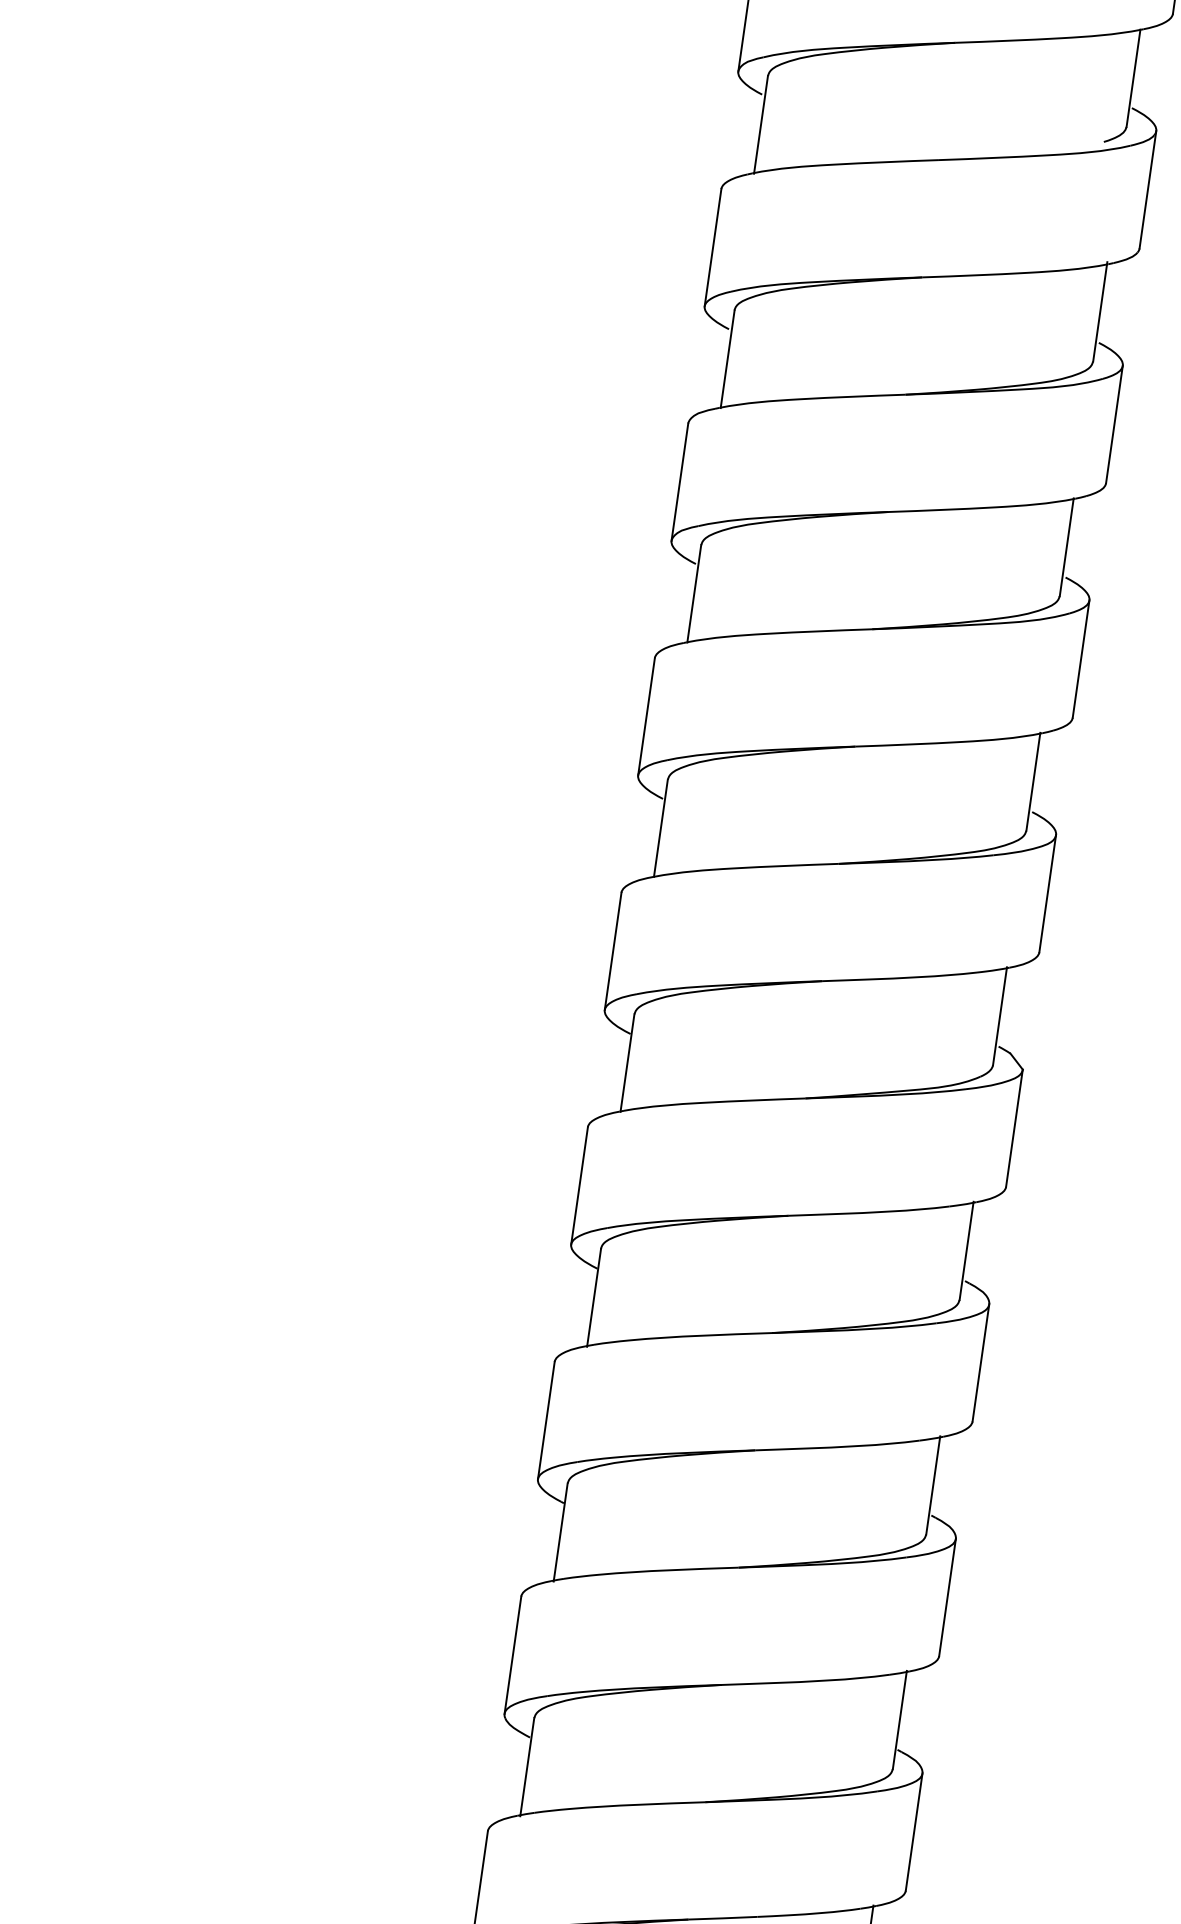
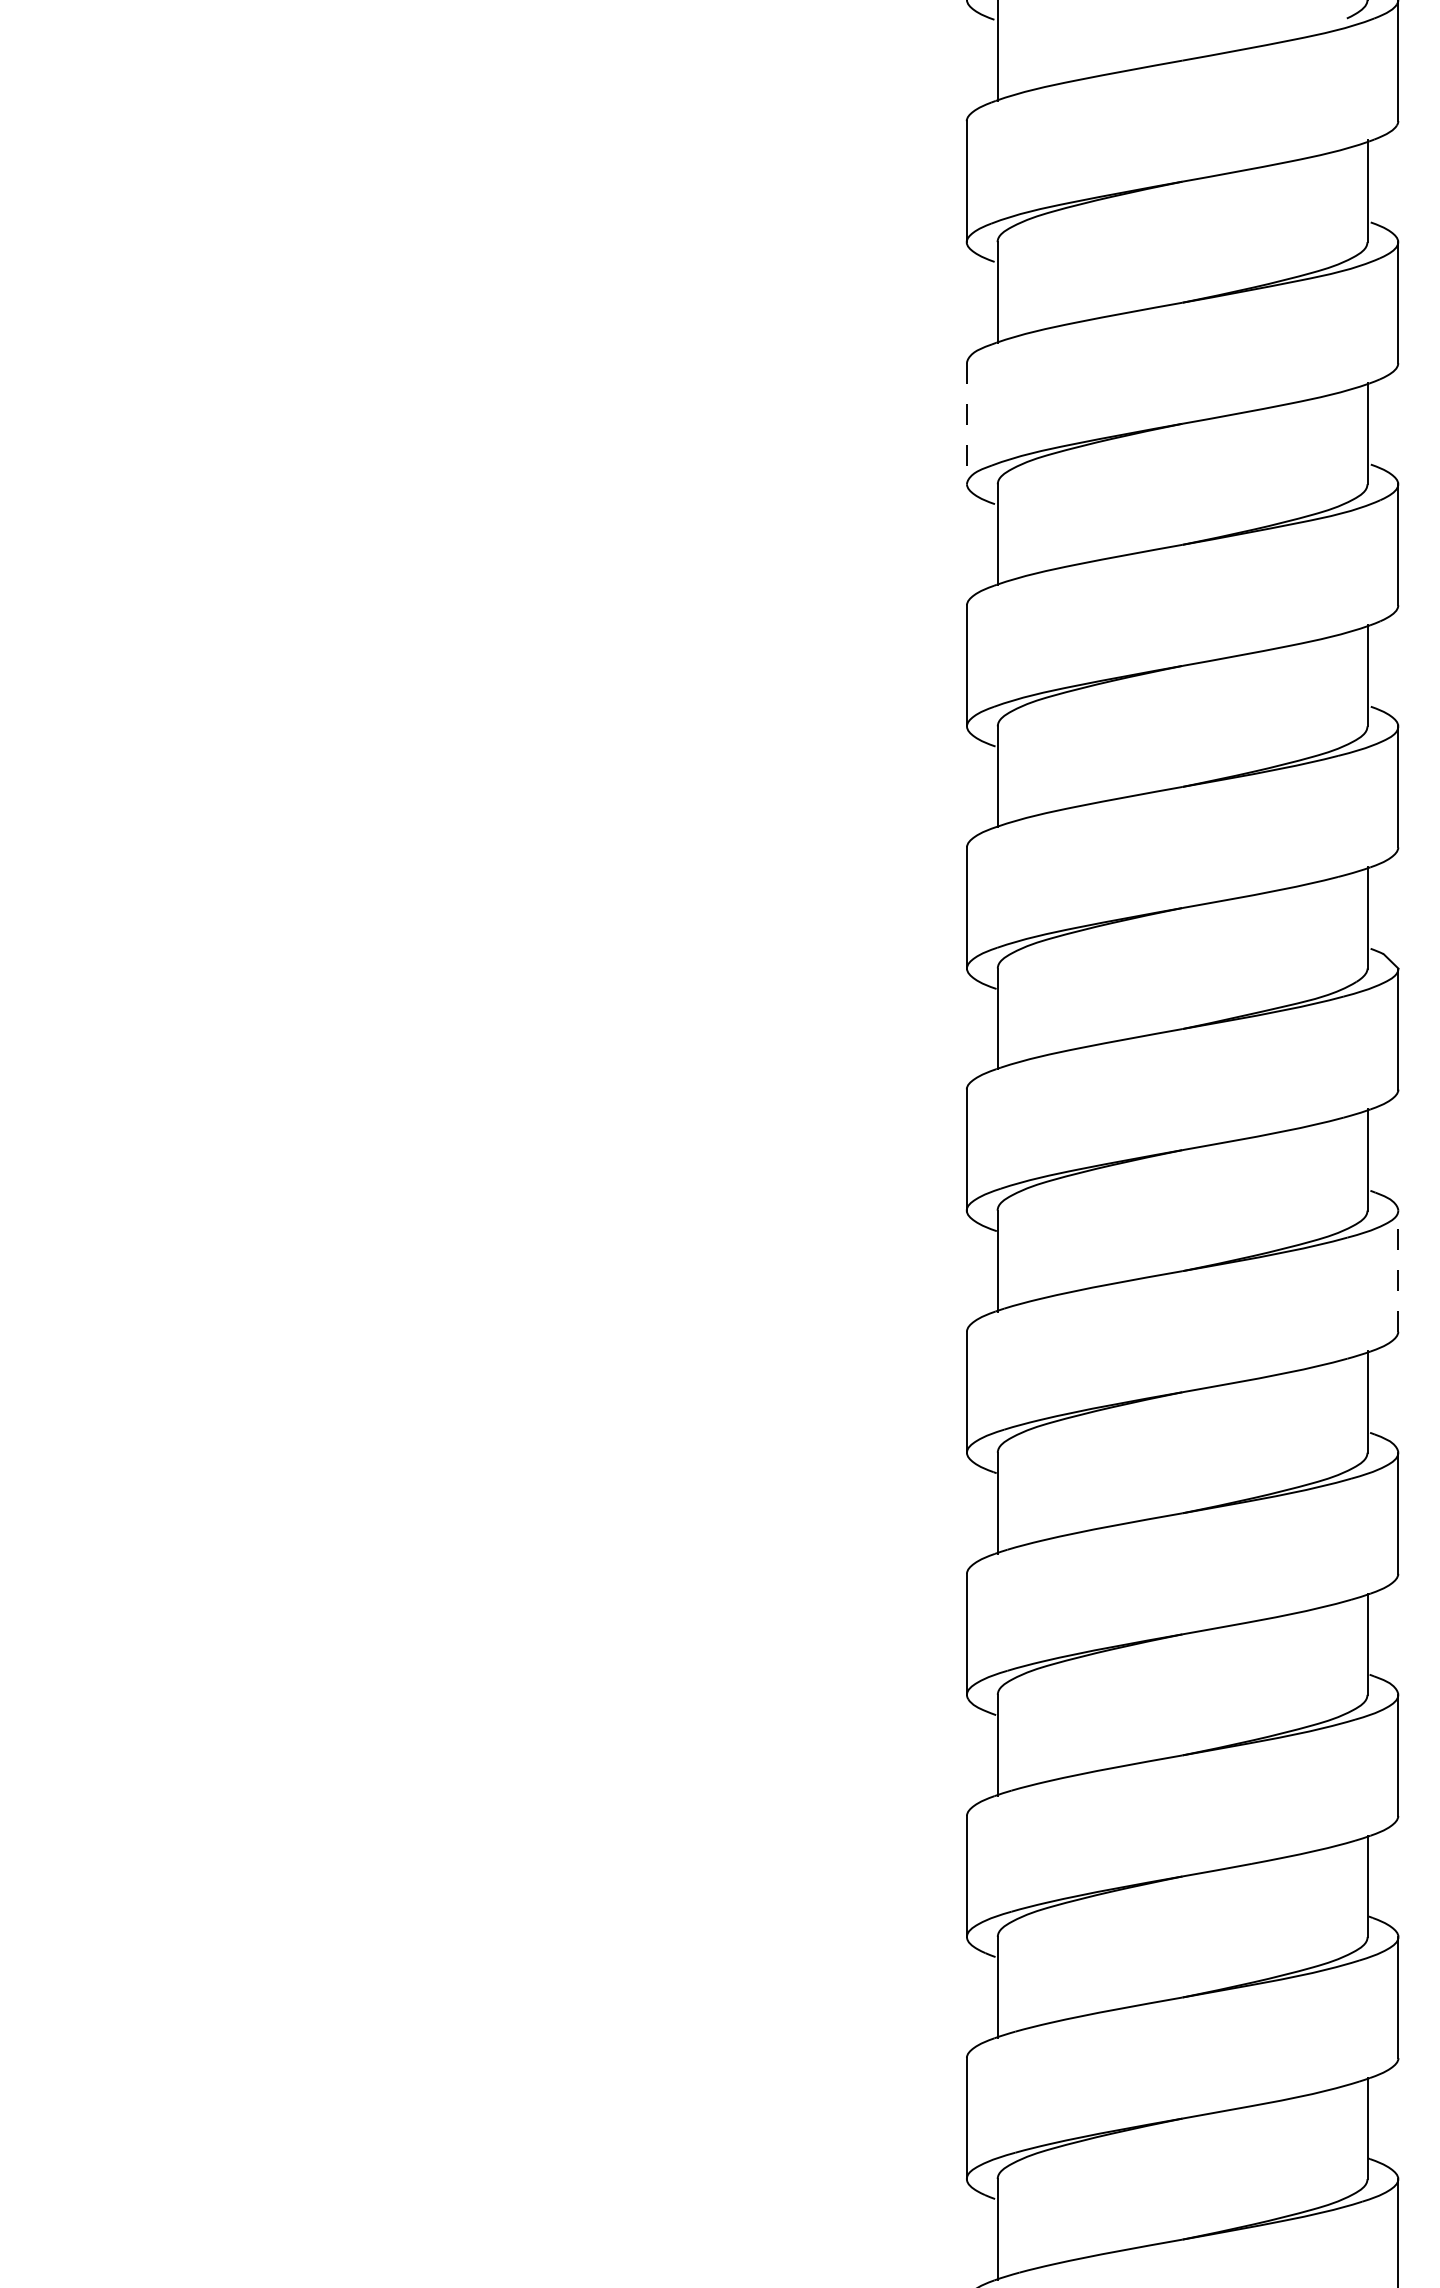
line: (679, 481) -> (966, 423), solid -> dashed
line: (981, 1363) -> (1398, 1271), solid -> dashed

